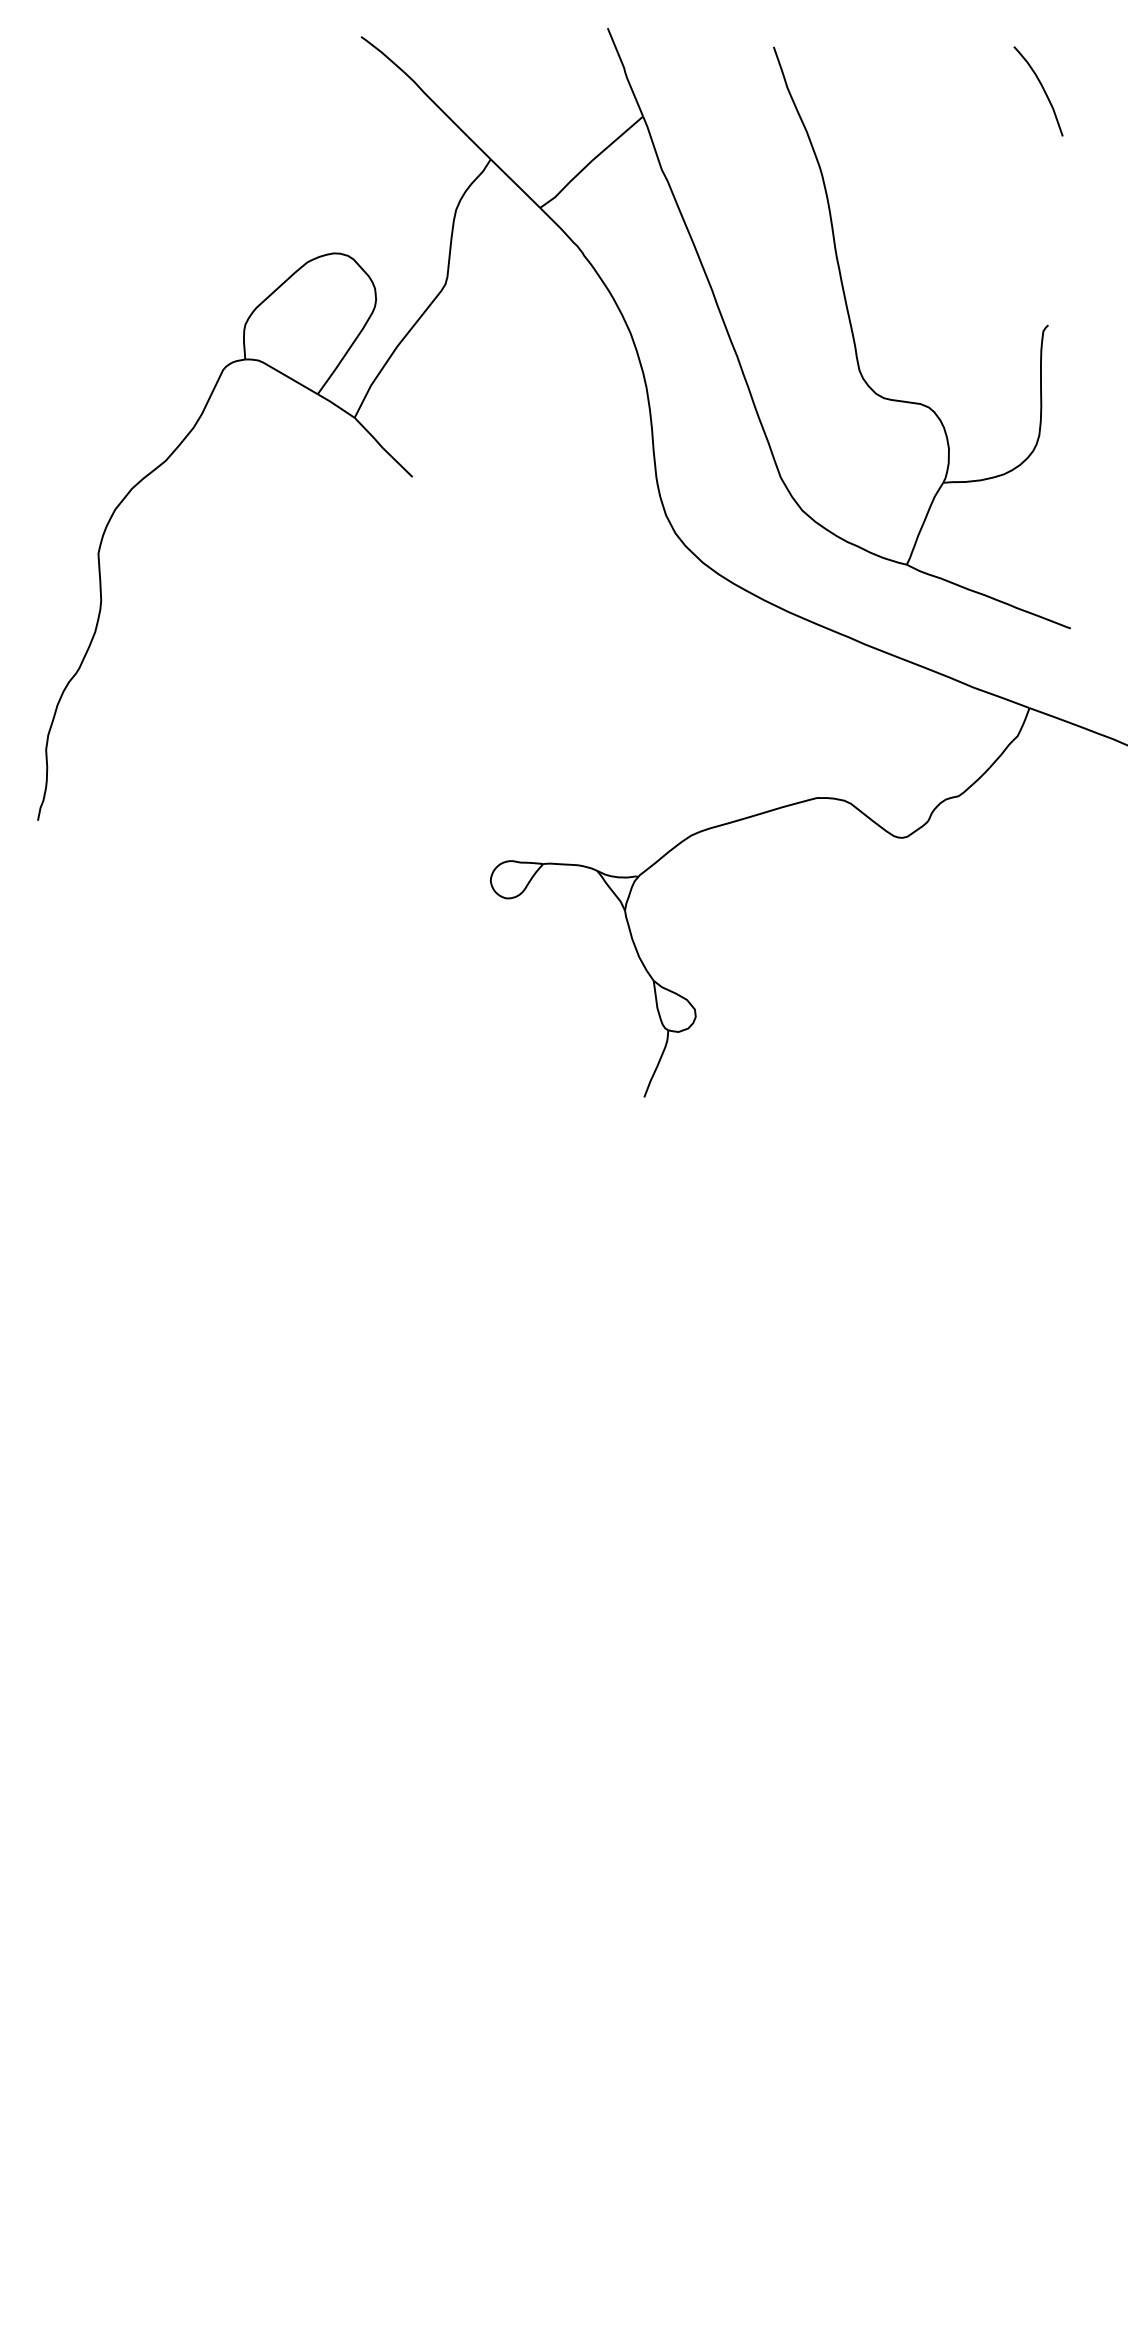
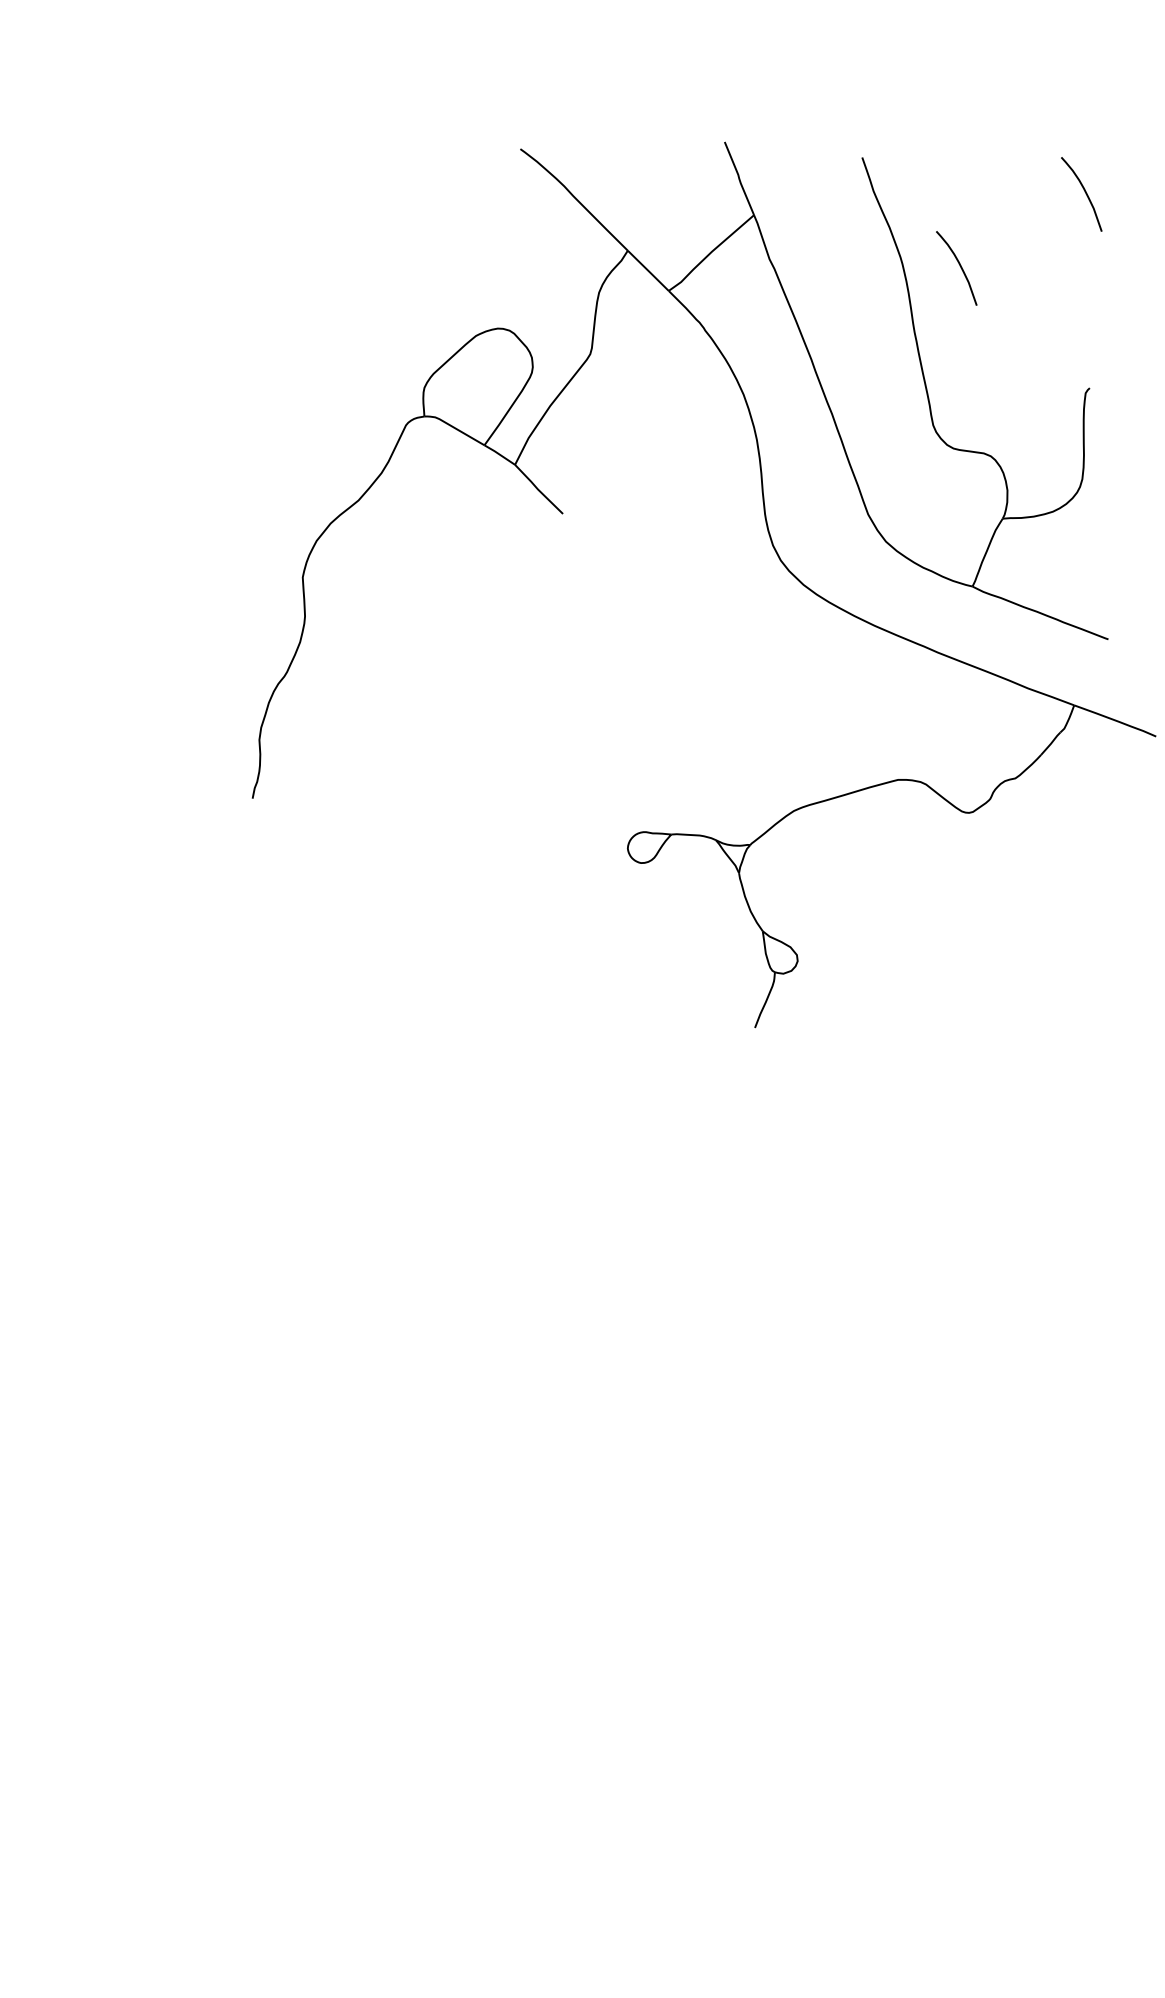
curve: (891, 178) -> (959, 266), added

